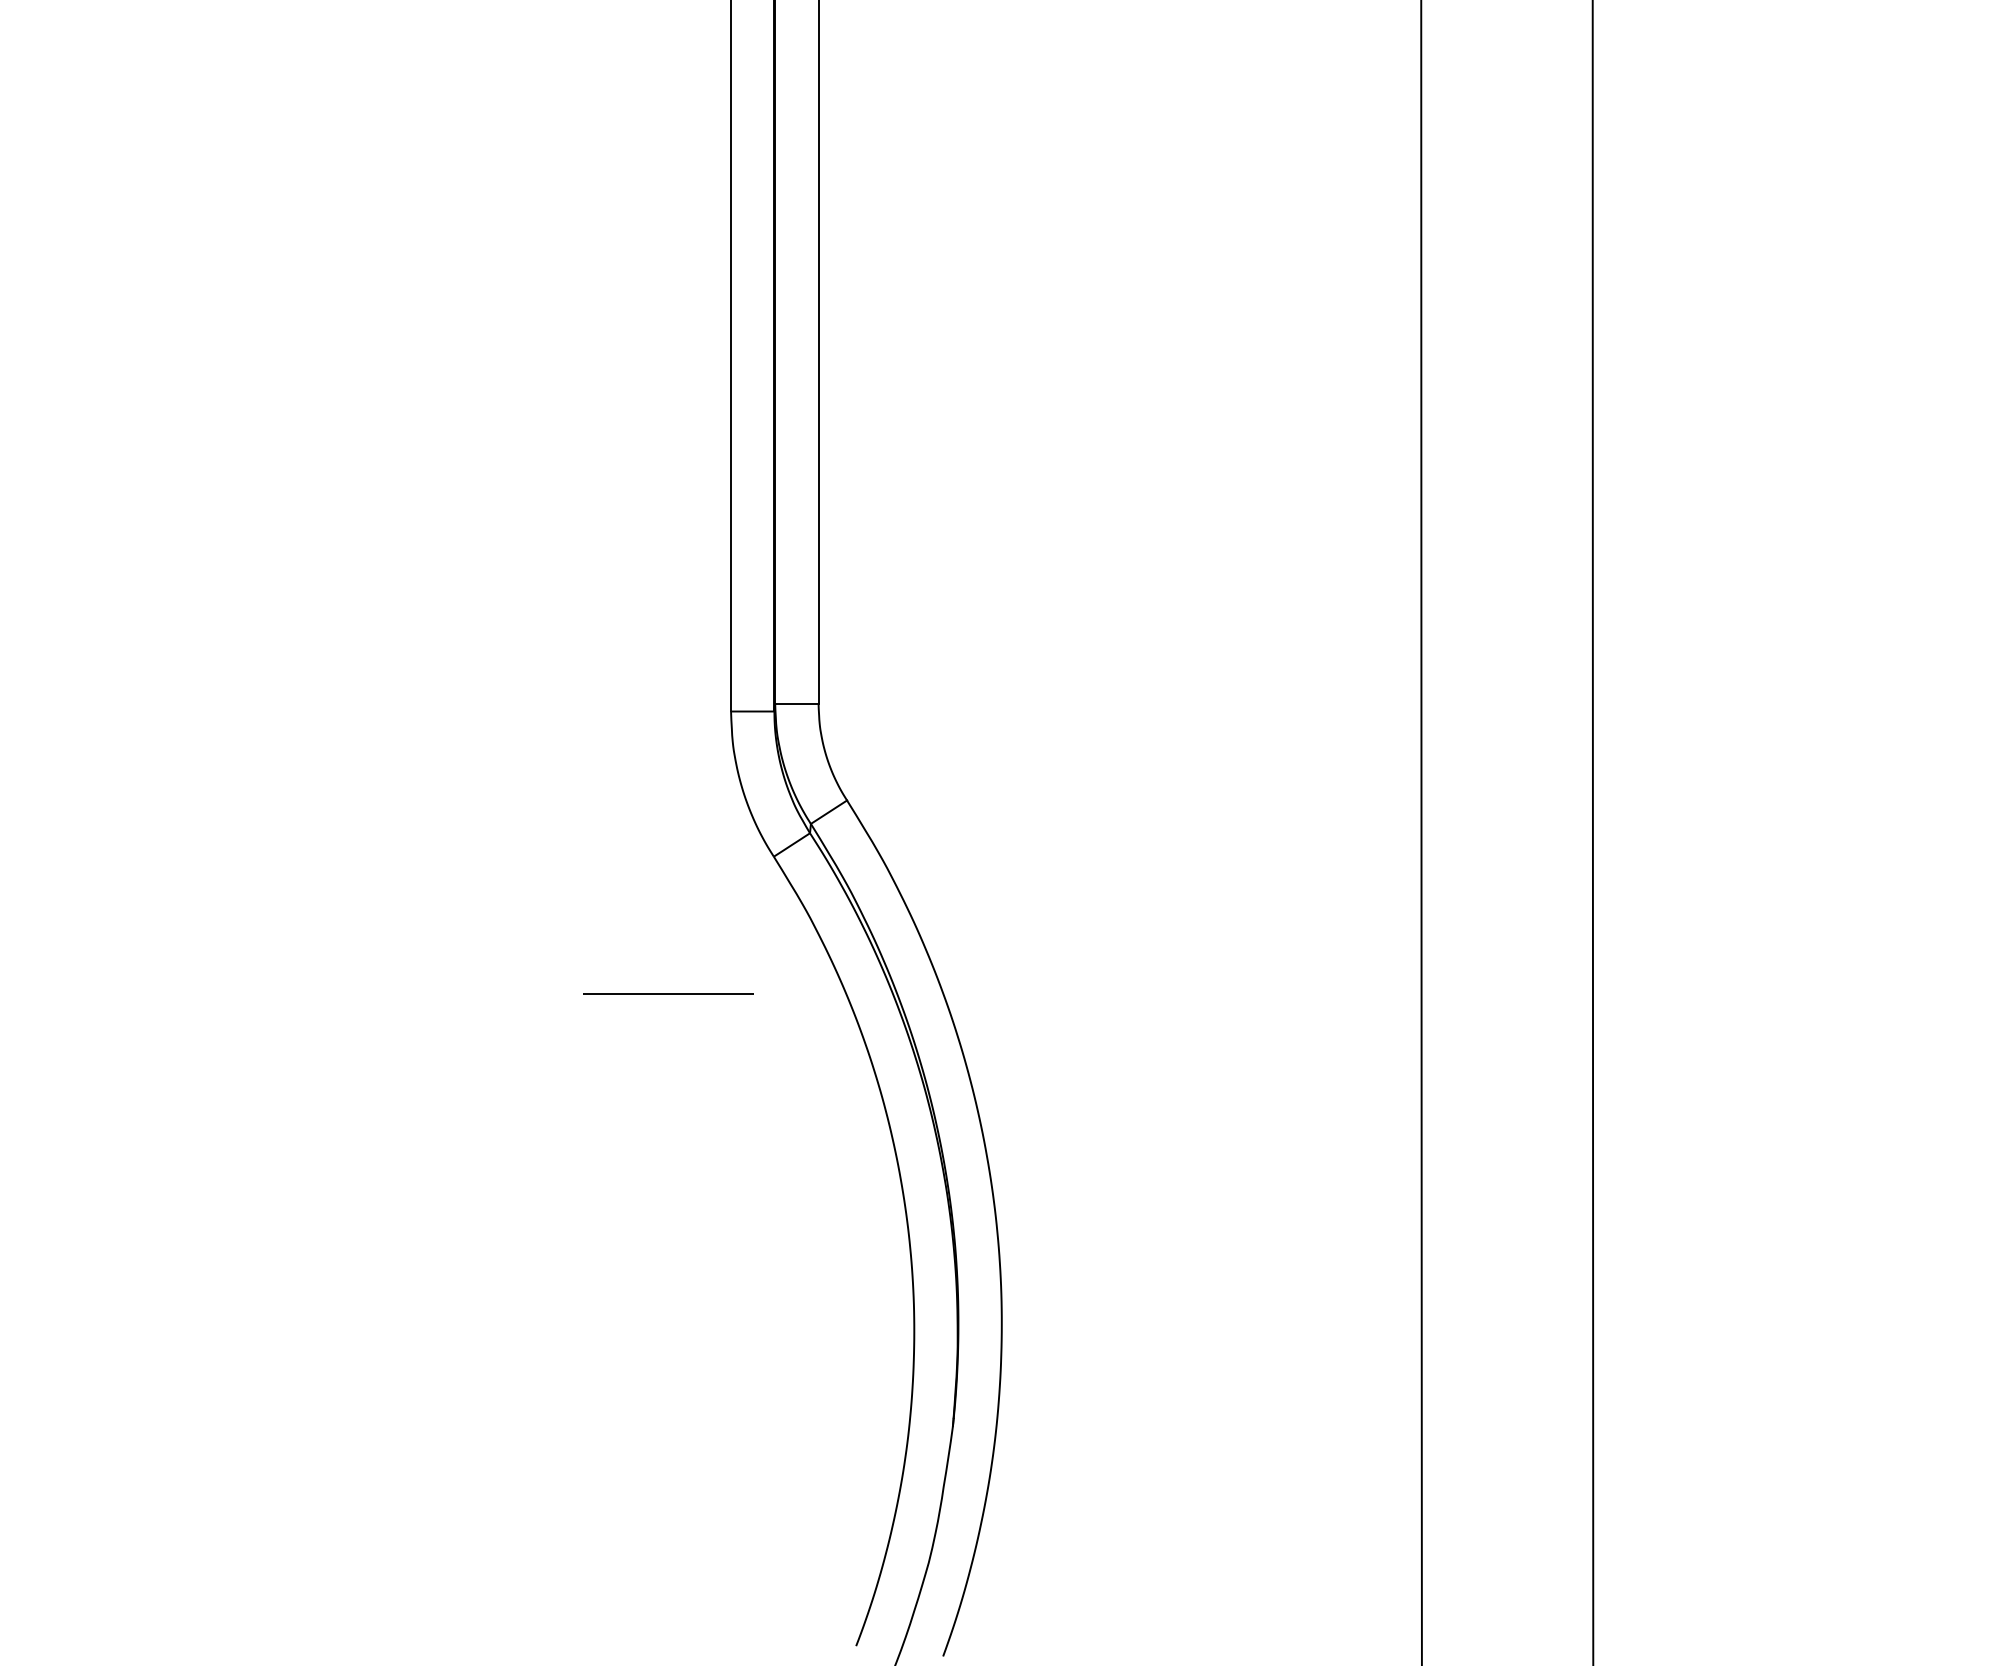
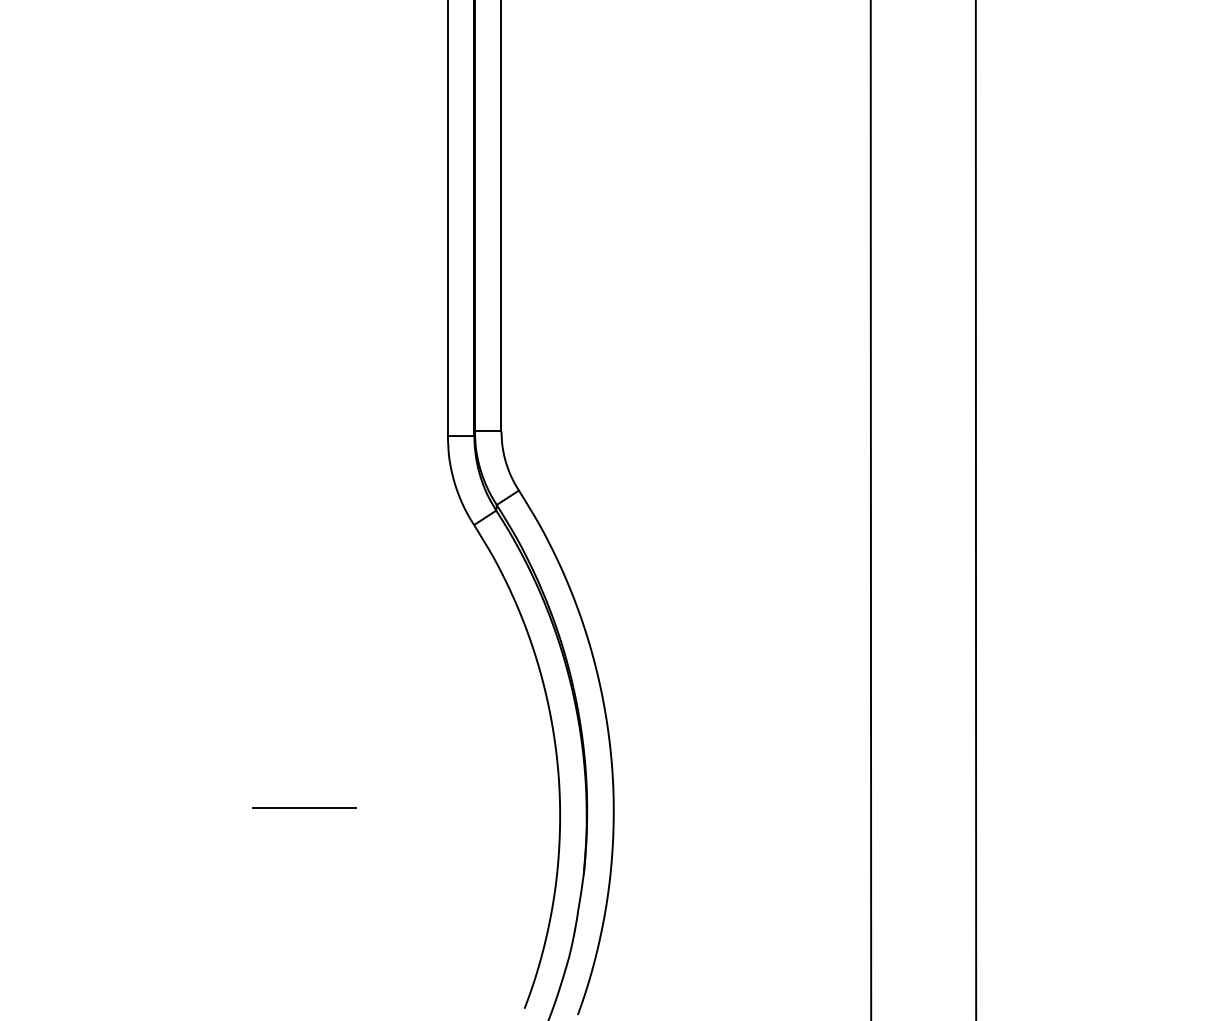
line: (668, 992) -> (304, 807), moved

